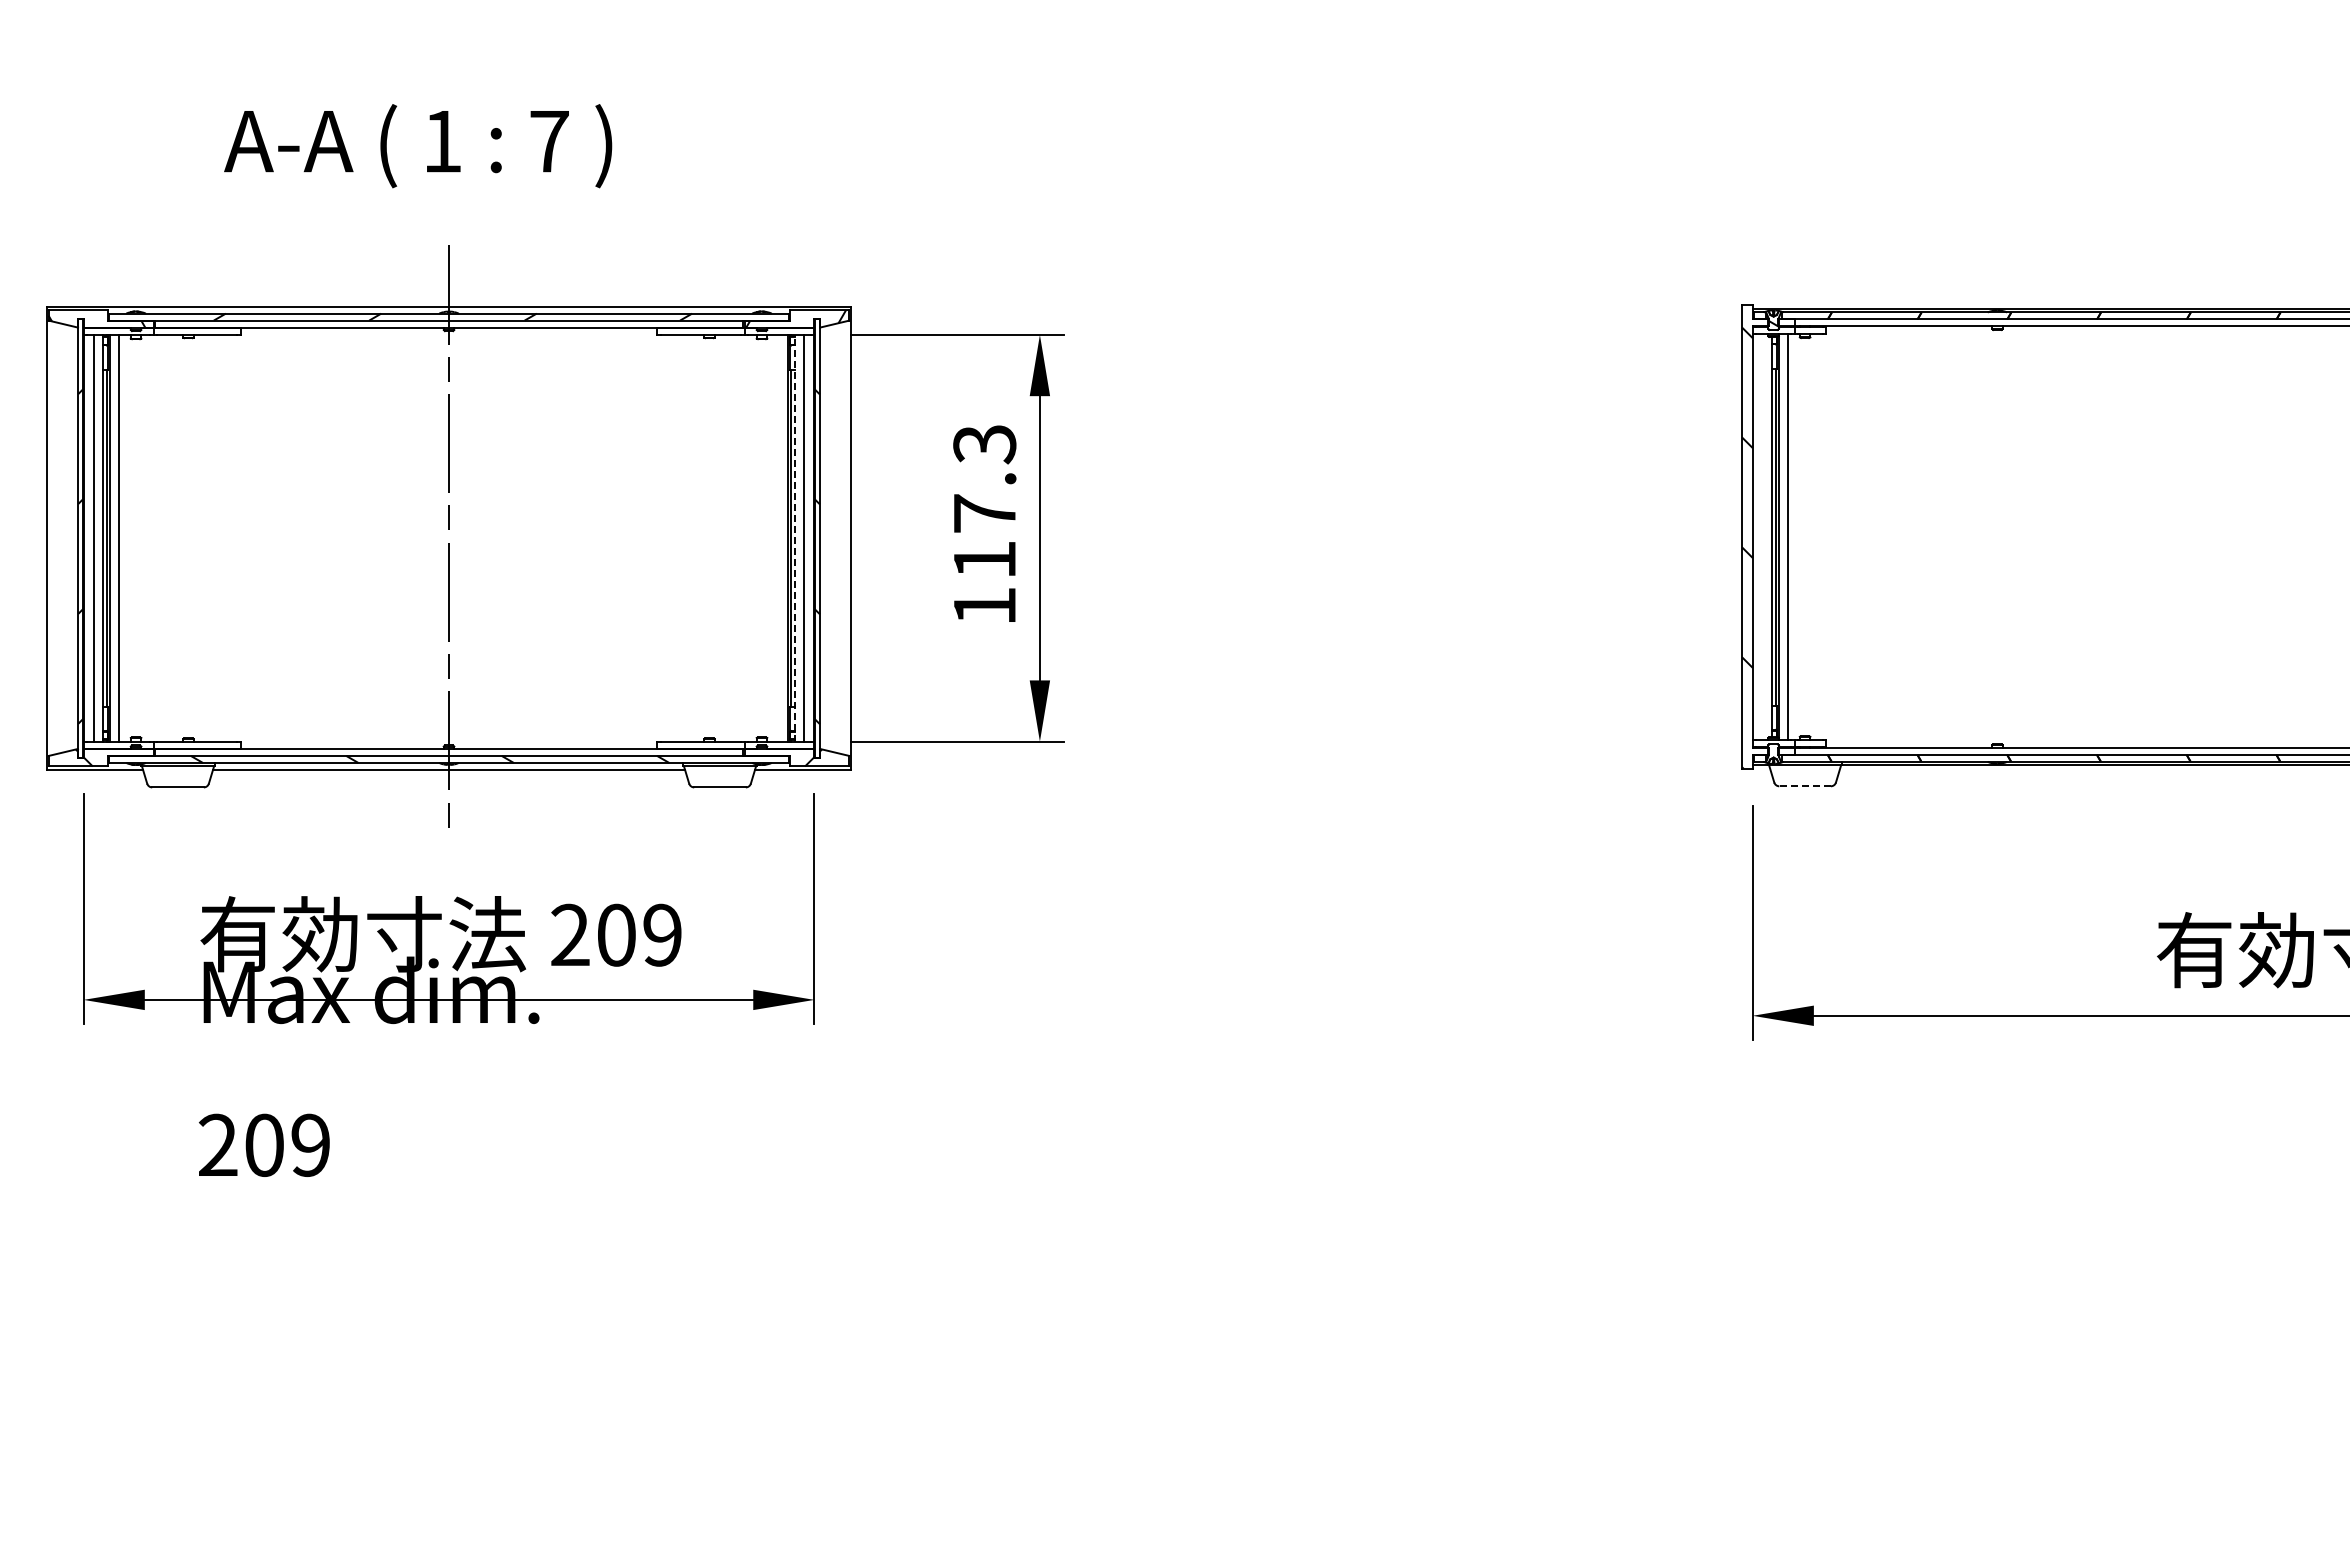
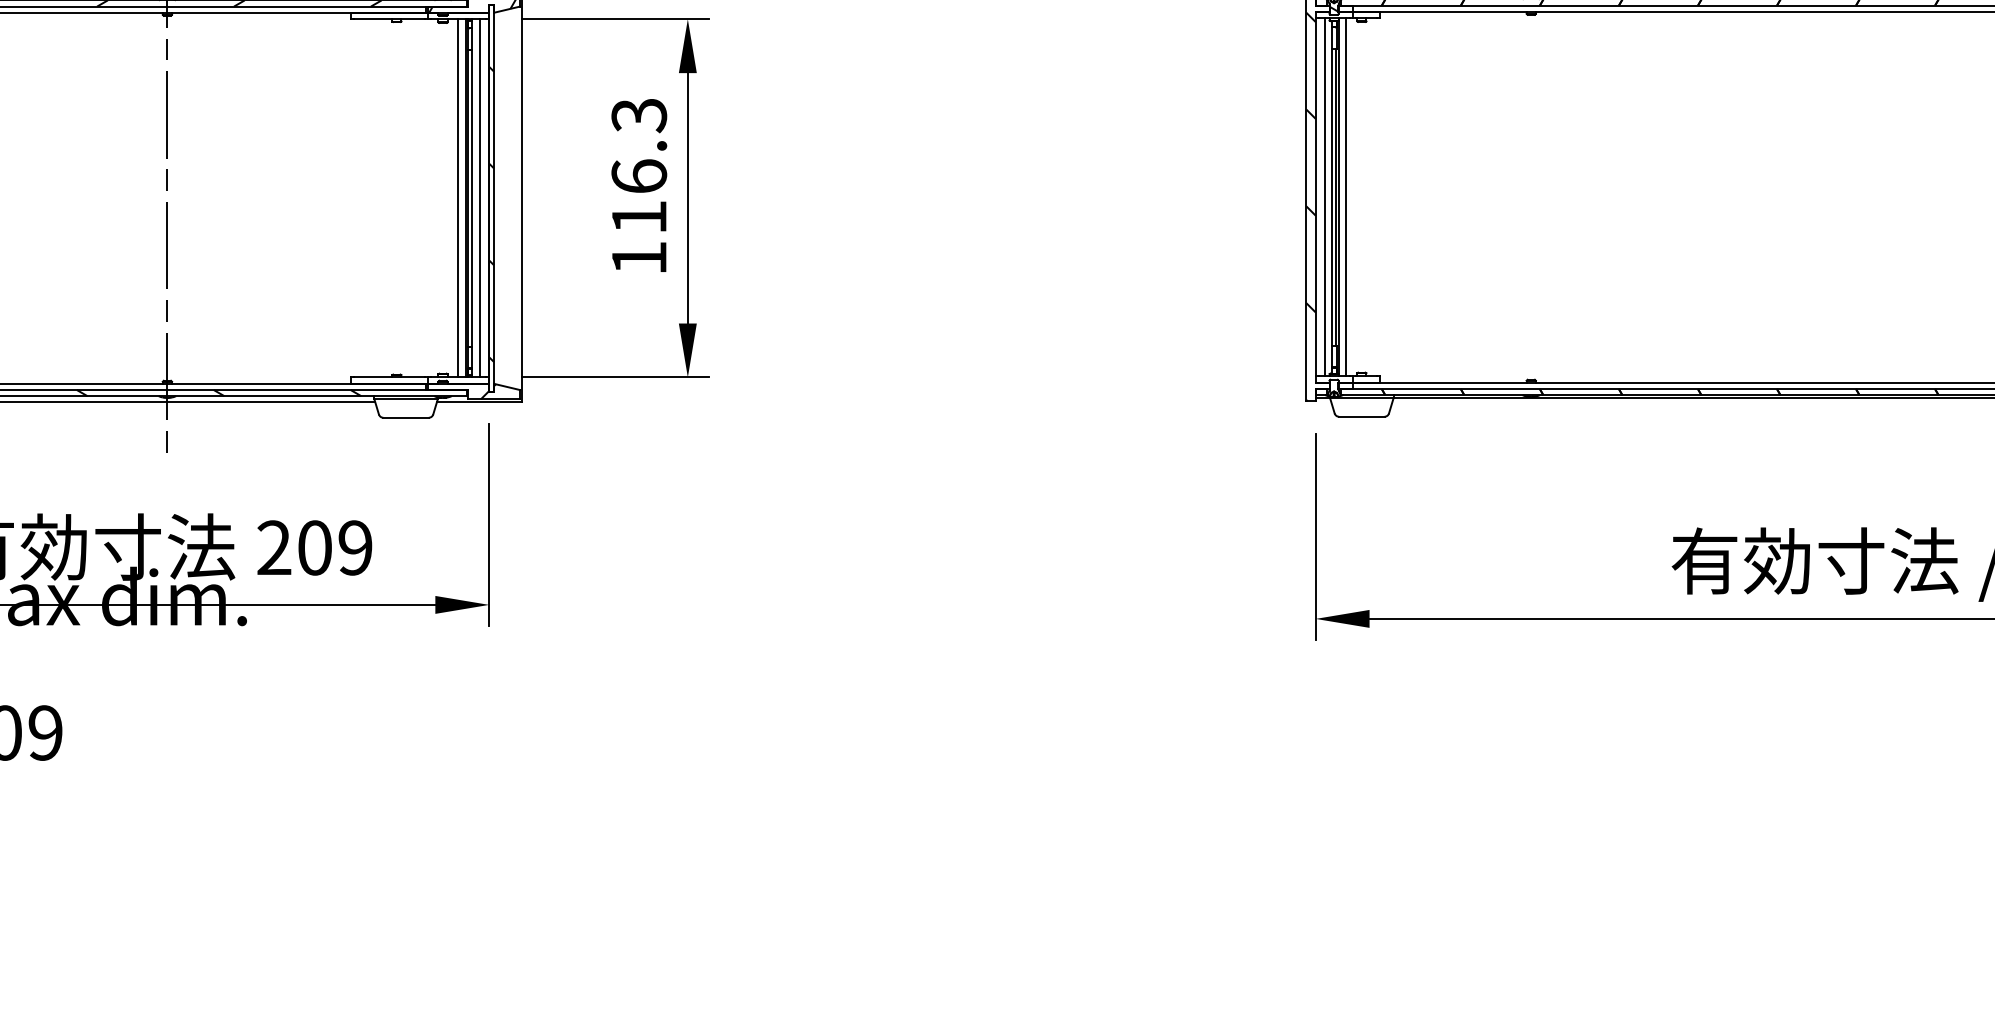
text: (984, 513) -> (639, 176), 117.3 -> 116.3
line: (1763, 536) -> (1325, 196), added
line: (779, 537) -> (458, 197), added
line: (795, 537) -> (472, 197), dashed -> solid
line: (1805, 786) -> (1362, 416), dashed -> solid

